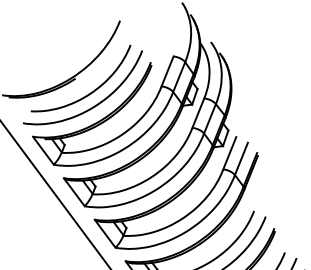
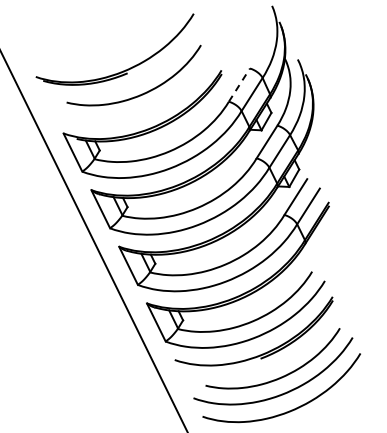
line: (167, 71) -> (239, 85), solid -> dashed
curve: (93, 106) -> (142, 110), removed

